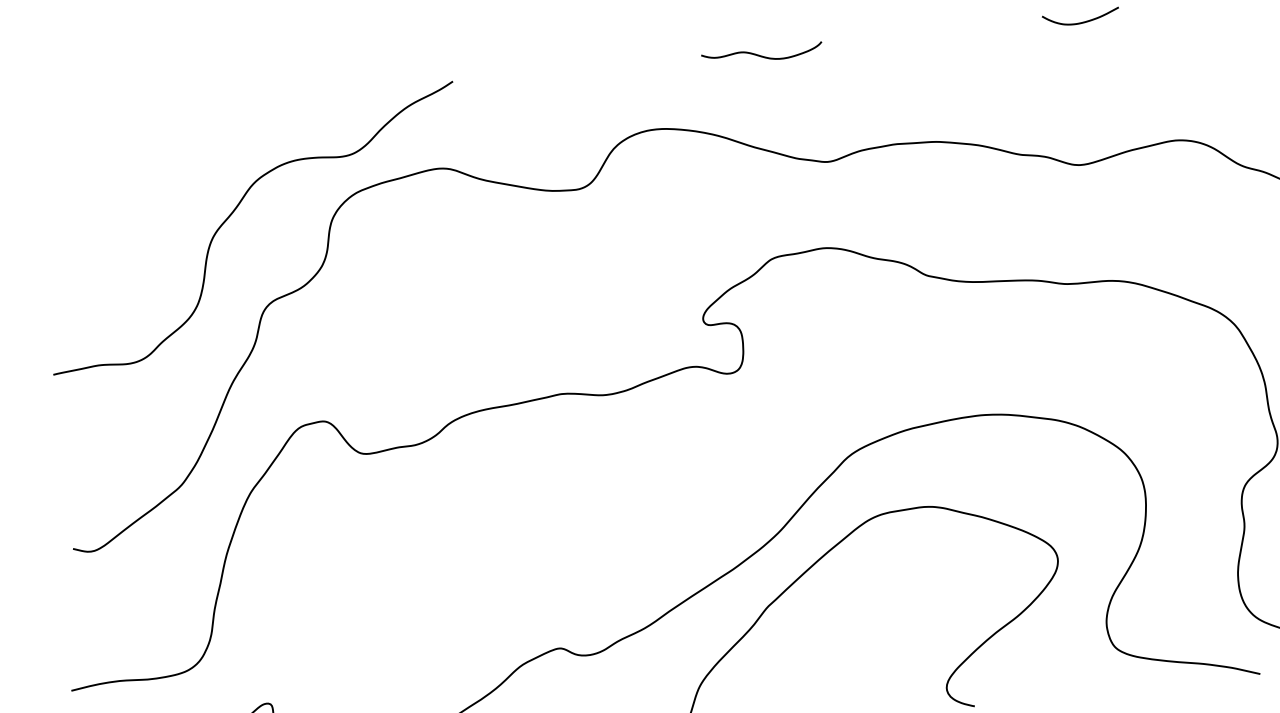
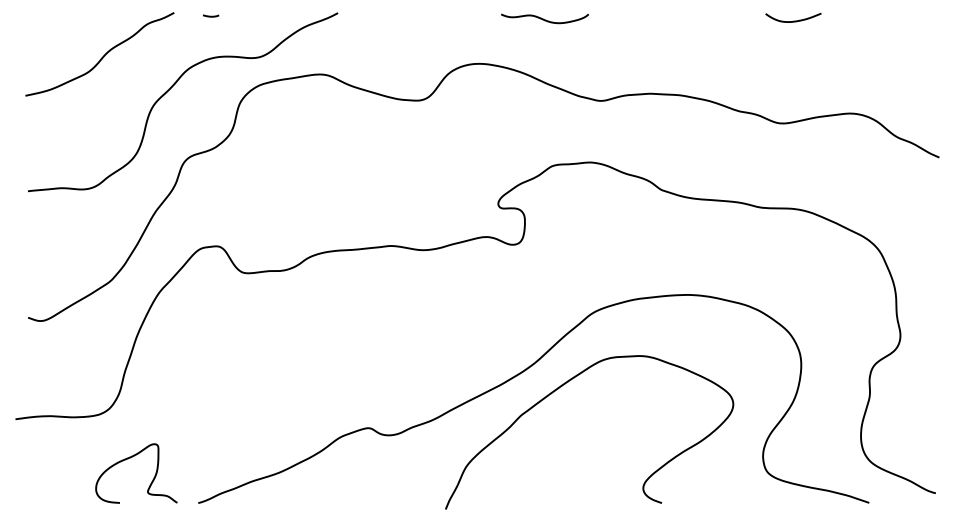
curve: (760, 54) -> (543, 18), moved
line: (278, 104) -> (211, 15), added
curve: (135, 177) -> (102, 56), added

